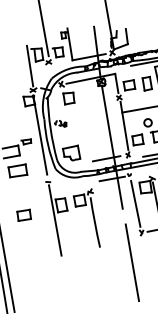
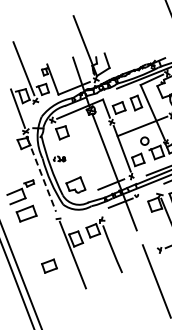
line: (40, 136) -> (41, 175), solid -> dashed
line: (135, 203) -> (148, 222), removed
part: (24, 214) -> (49, 265), moved

